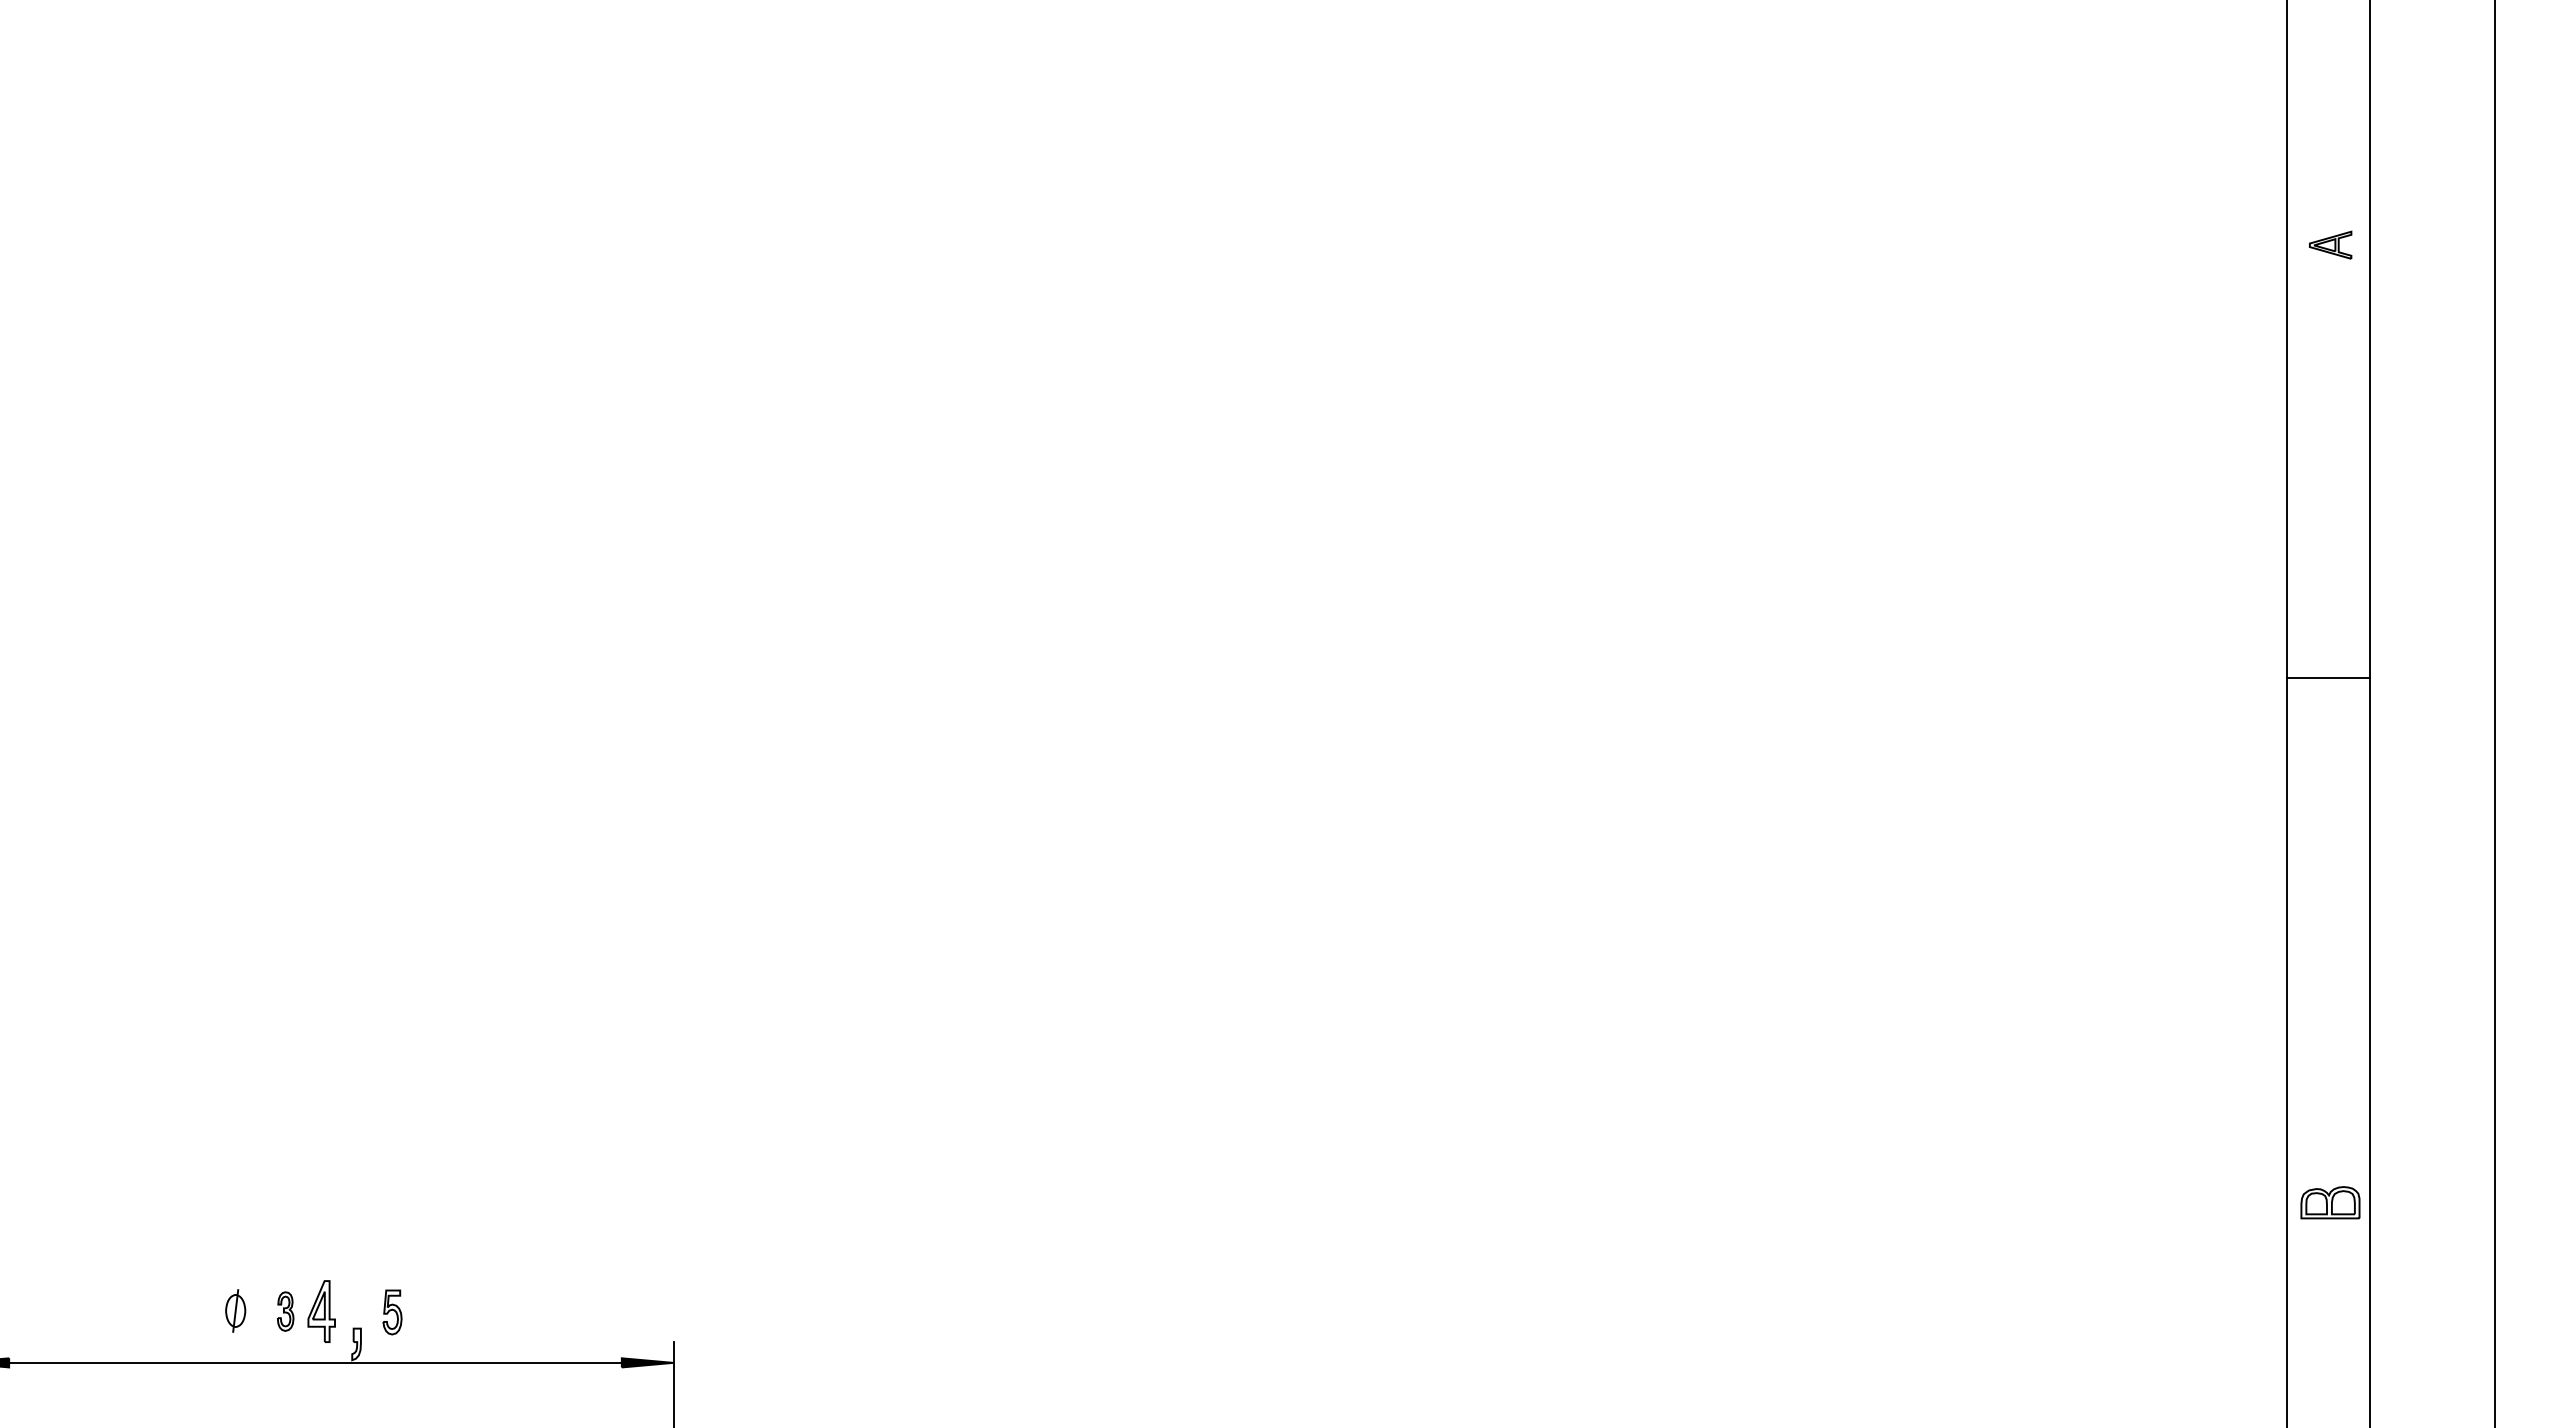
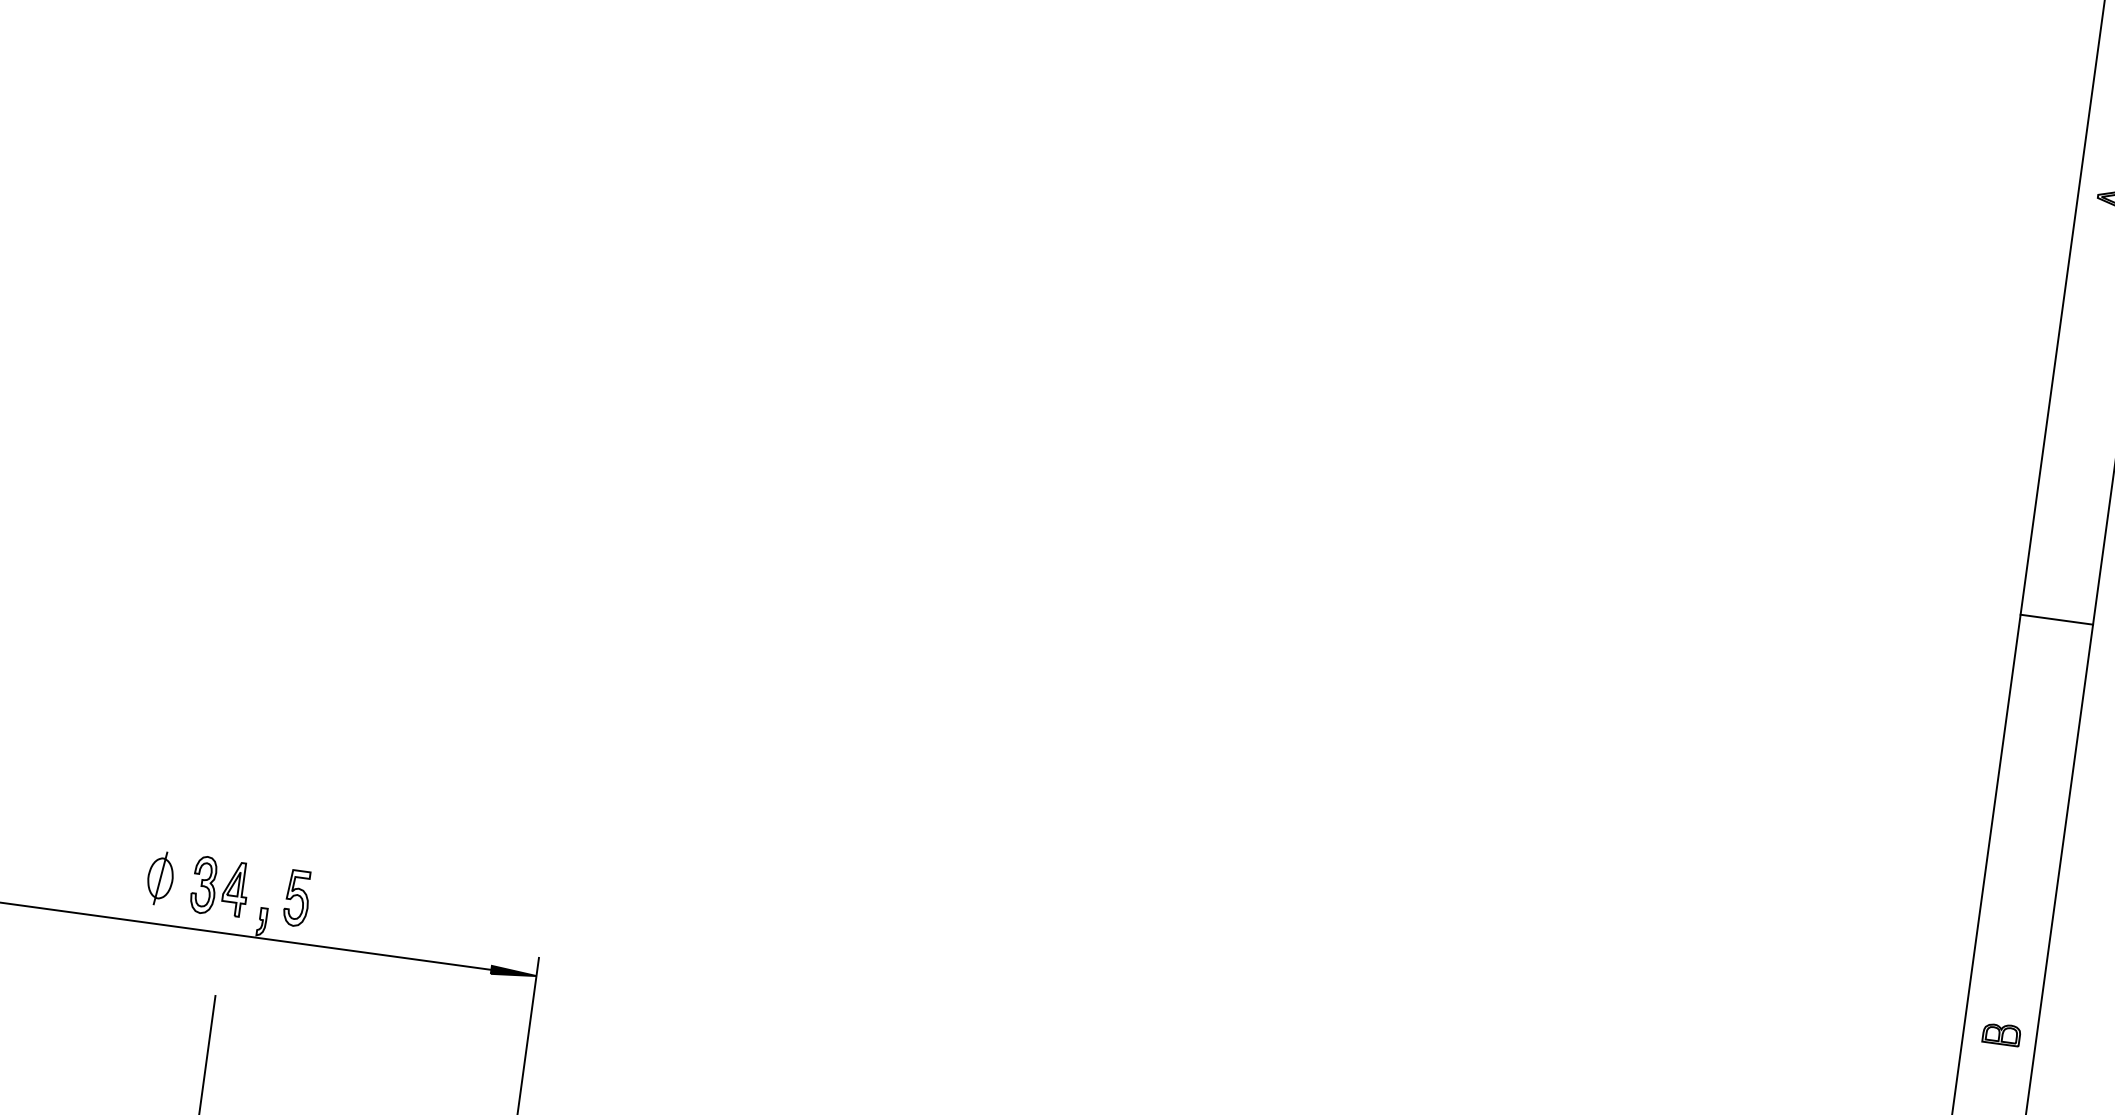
line: (2328, 677) -> (2056, 619), moved
part: (2330, 1202) -> (2001, 1034), size x0.71
part: (235, 1310) -> (160, 878), size x1.43
part: (285, 1311) -> (204, 884), size x1.67
part: (392, 1312) -> (297, 898), size x1.43

